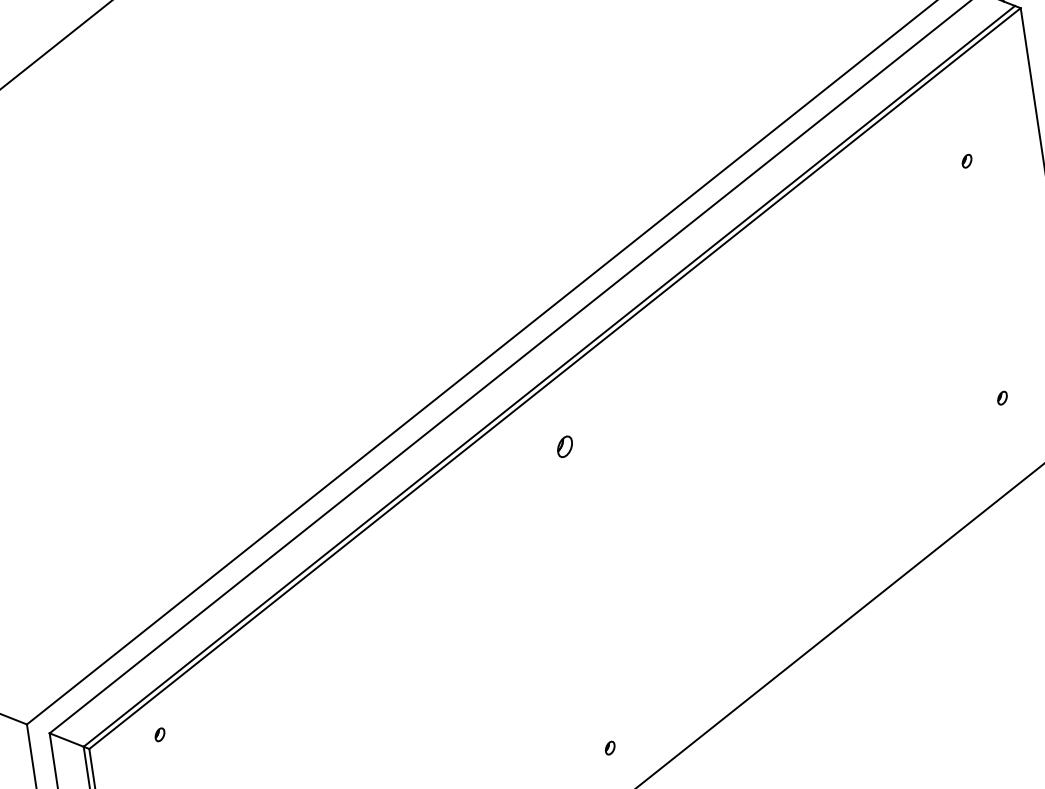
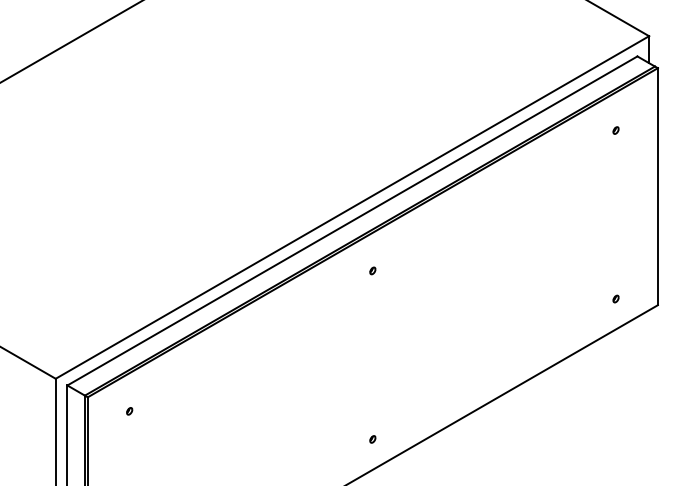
part: (966, 161) -> (615, 130), moved
part: (1001, 397) -> (615, 298), moved
part: (564, 446) -> (372, 270), size x0.62
part: (159, 735) -> (129, 411), moved

